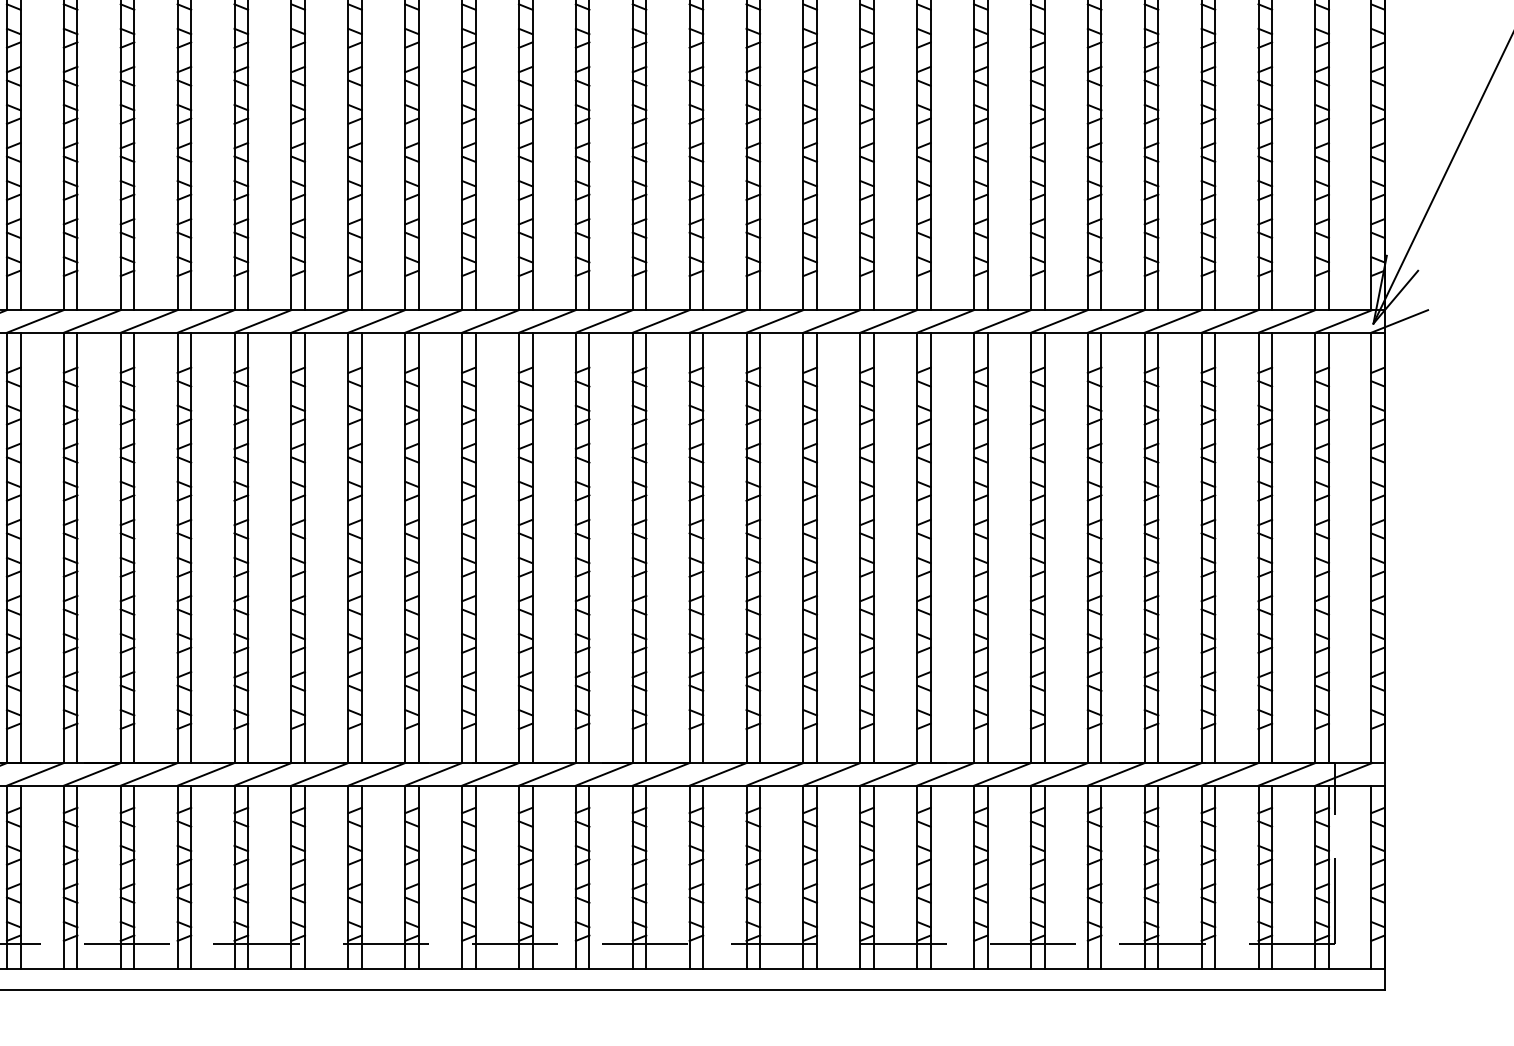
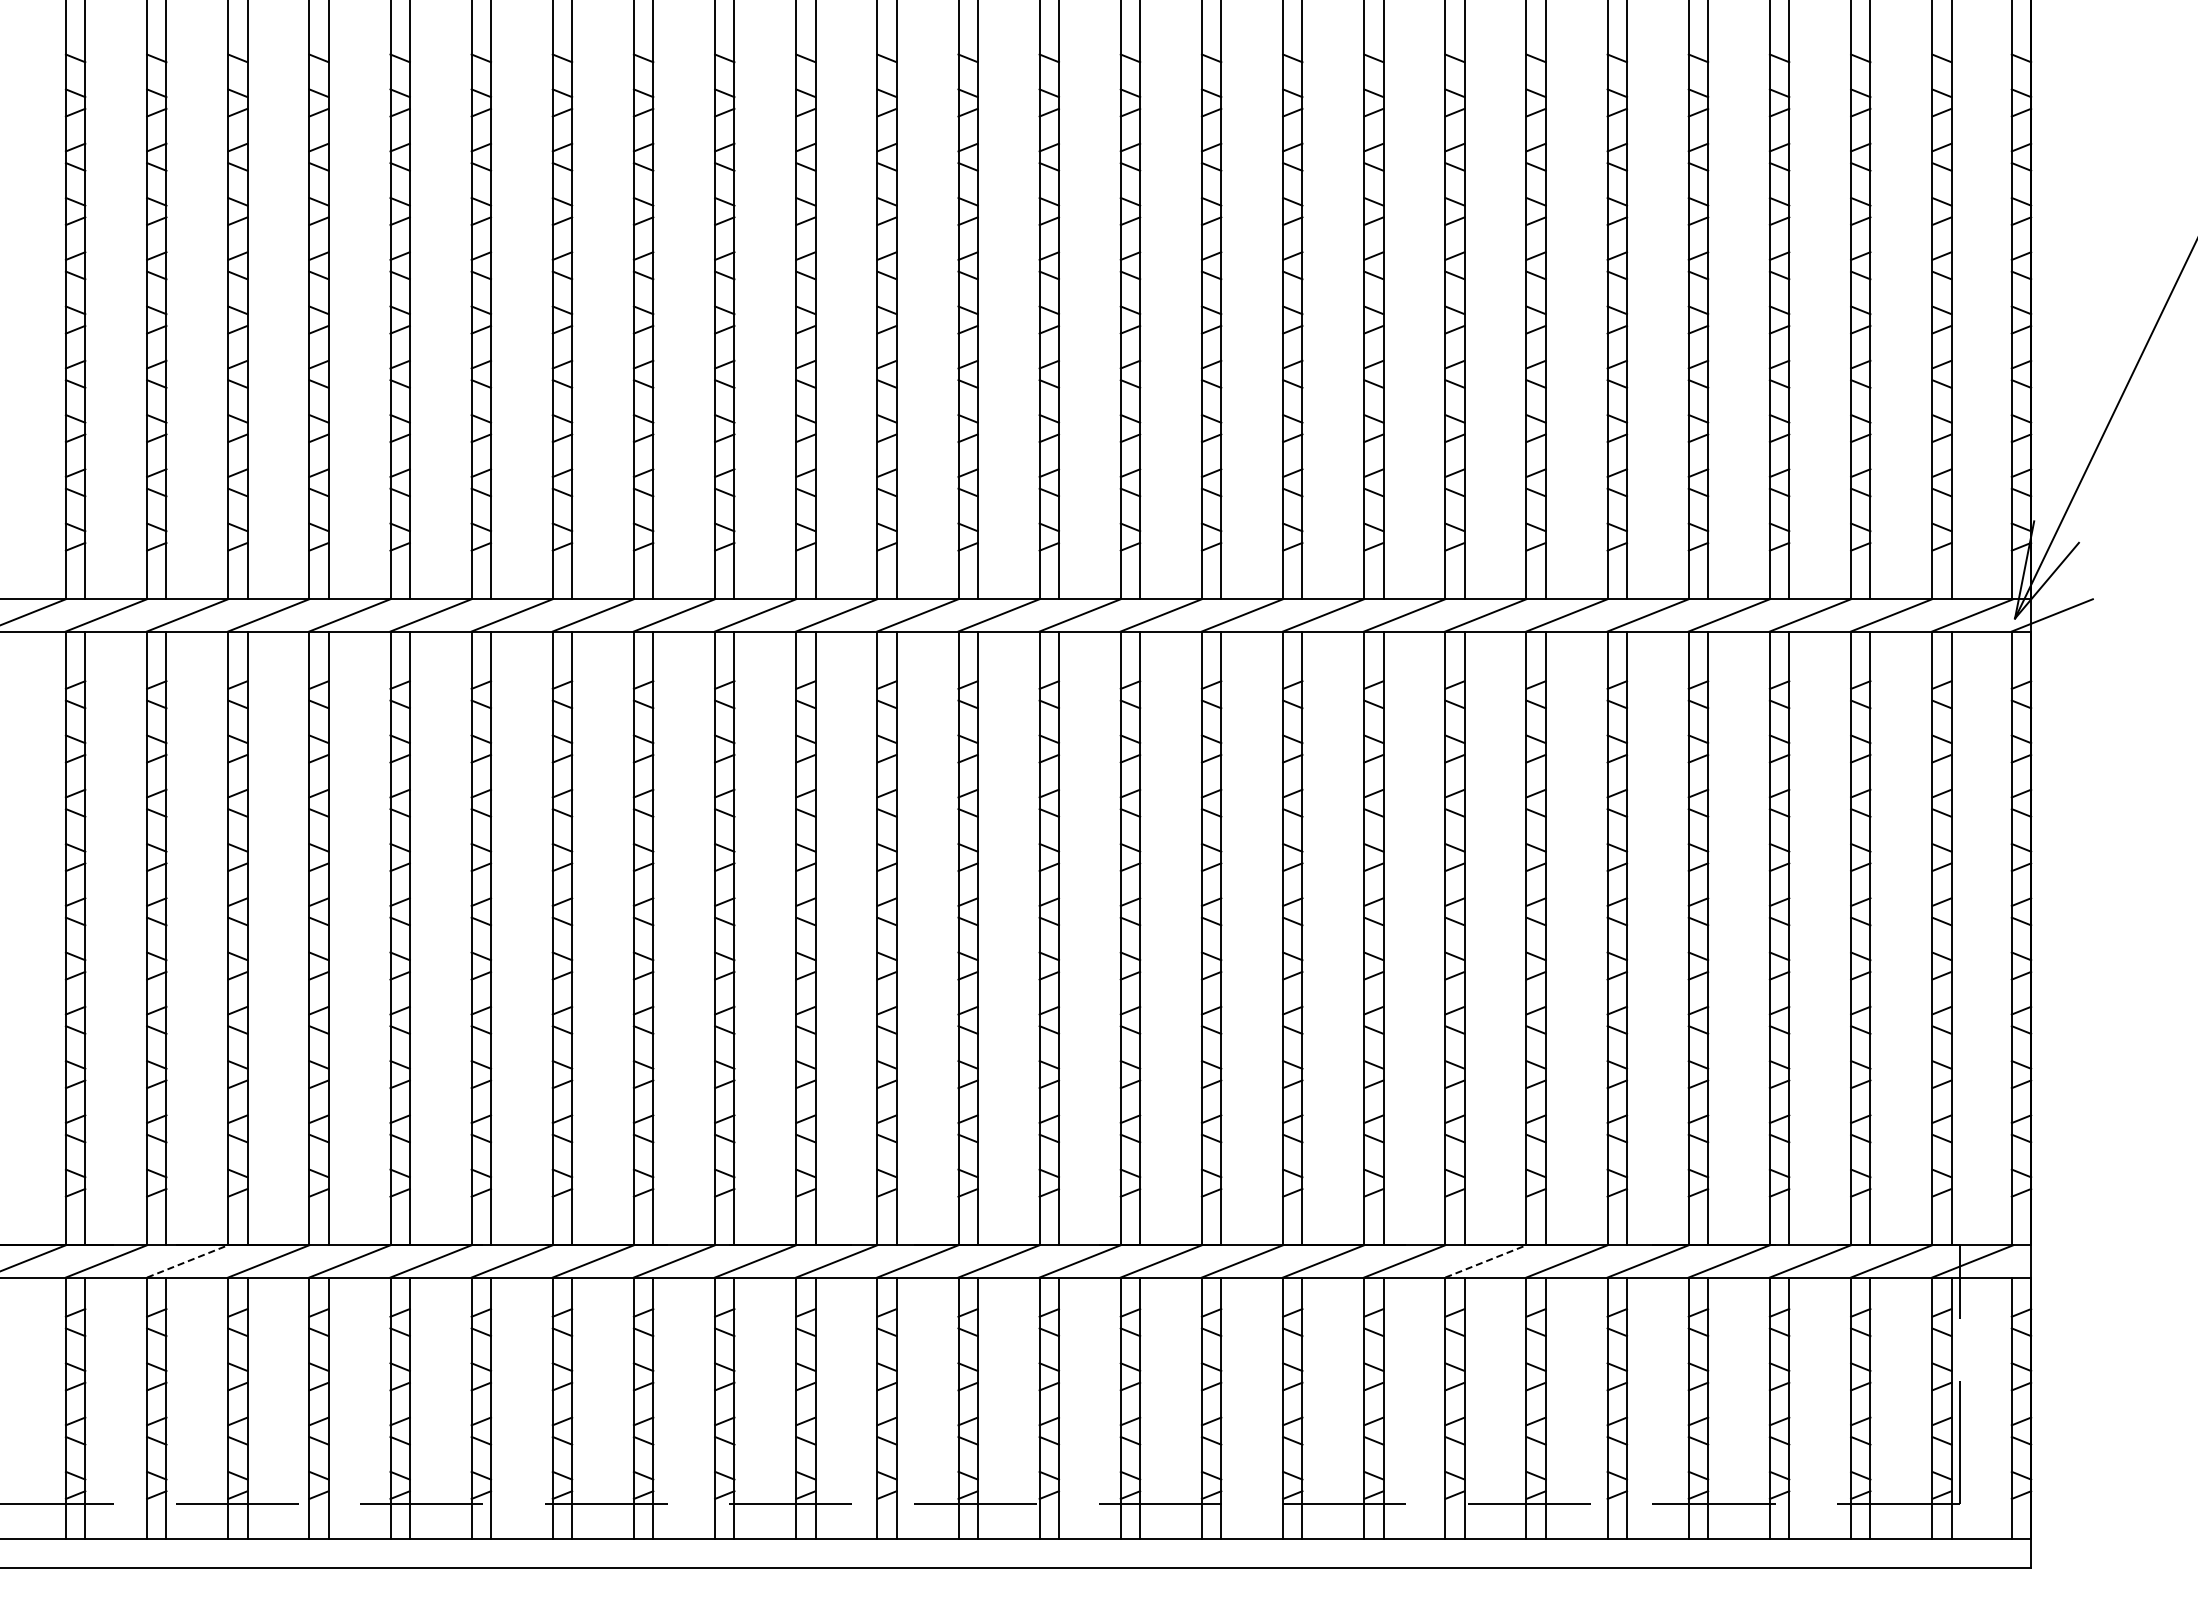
line: (92, 774) -> (187, 1261), solid -> dashed
line: (1002, 774) -> (1485, 1261), solid -> dashed

